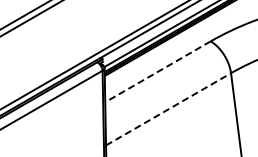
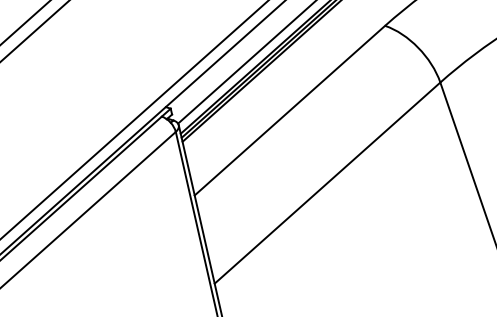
line: (157, 71) -> (288, 110), dashed -> solid
line: (168, 109) -> (327, 183), dashed -> solid

